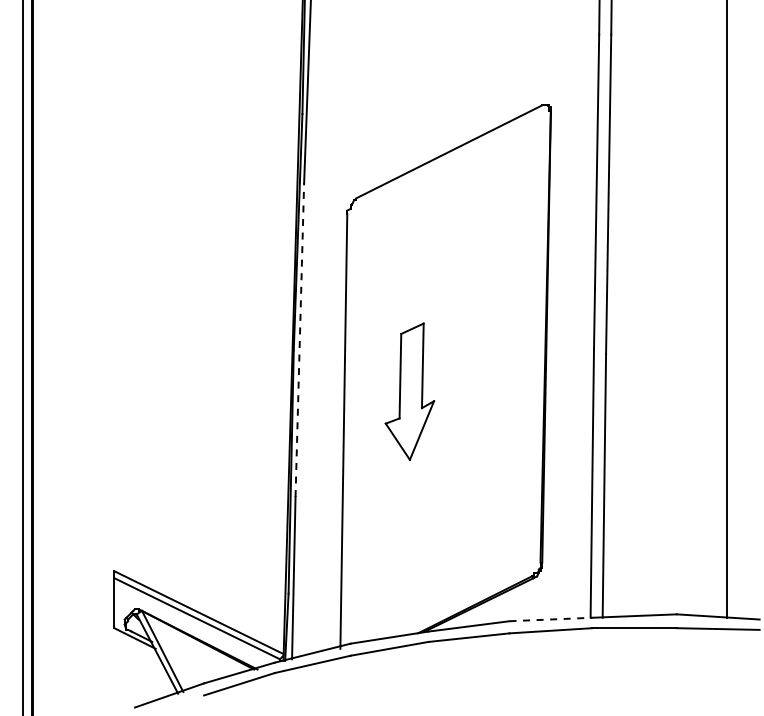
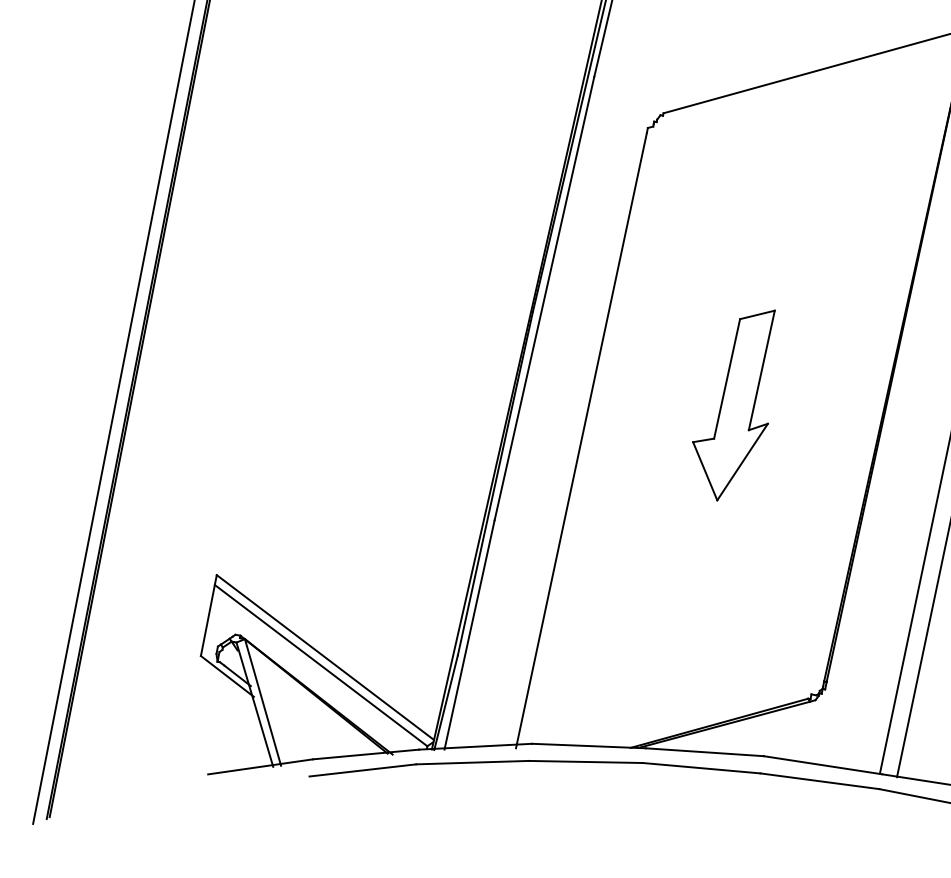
line: (299, 339) -> (544, 297), dashed -> solid
part: (409, 391) -> (735, 403), moved
line: (551, 619) -> (823, 765), dashed -> solid

